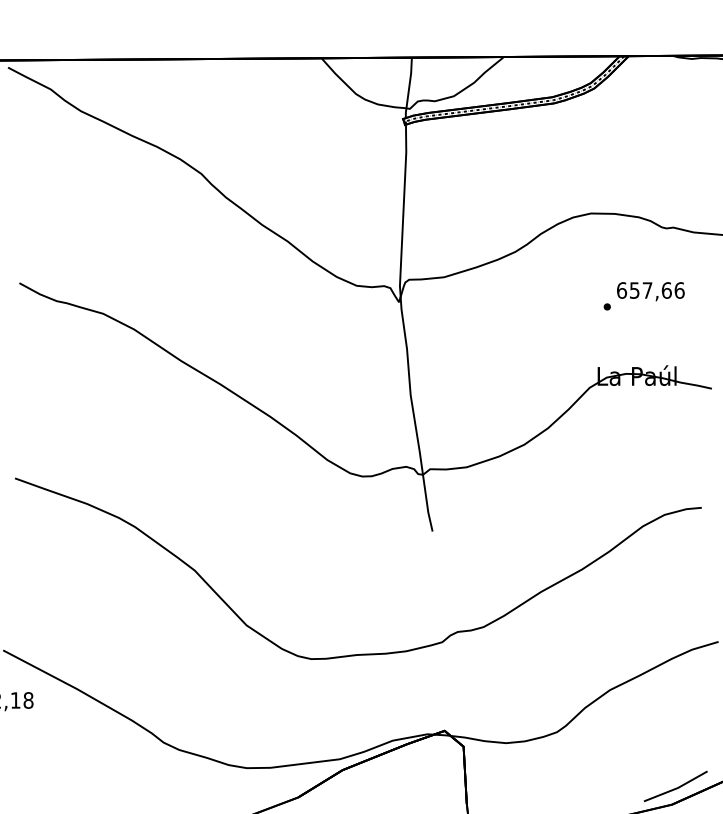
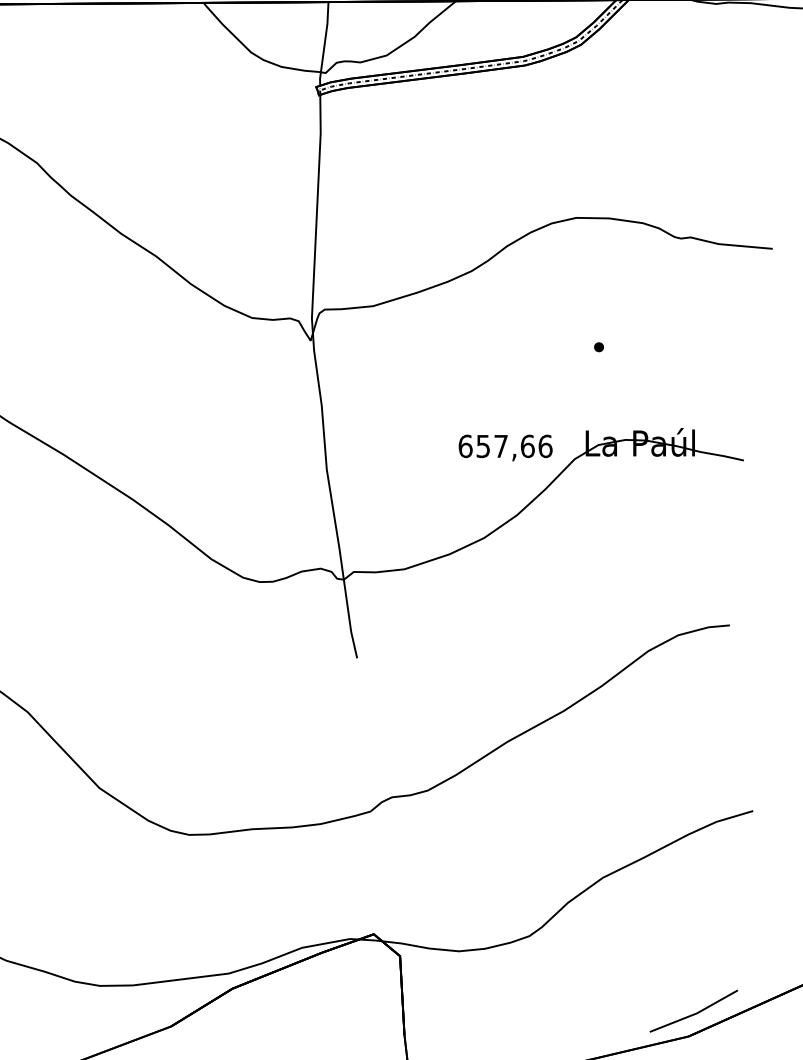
text: (650, 291) -> (505, 447), moved

